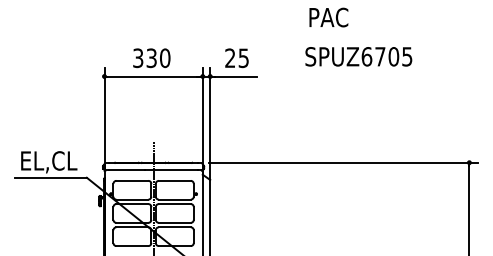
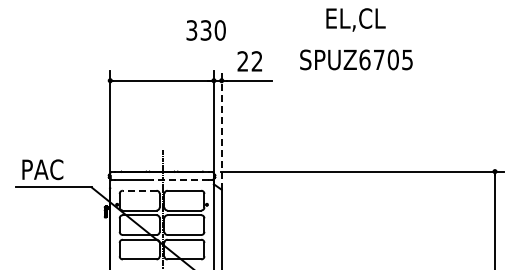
text: (338, 18) -> (356, 19), PAC -> EL,CL
text: (358, 56) -> (356, 59), moved
text: (151, 58) -> (205, 30), moved
text: (243, 58) -> (256, 61), 25 -> 22
line: (209, 123) -> (221, 130), solid -> dashed
text: (49, 161) -> (52, 170), EL,CL -> PAC
line: (172, 170) -> (181, 179), solid -> dashed
line: (132, 180) -> (139, 190), solid -> dashed

